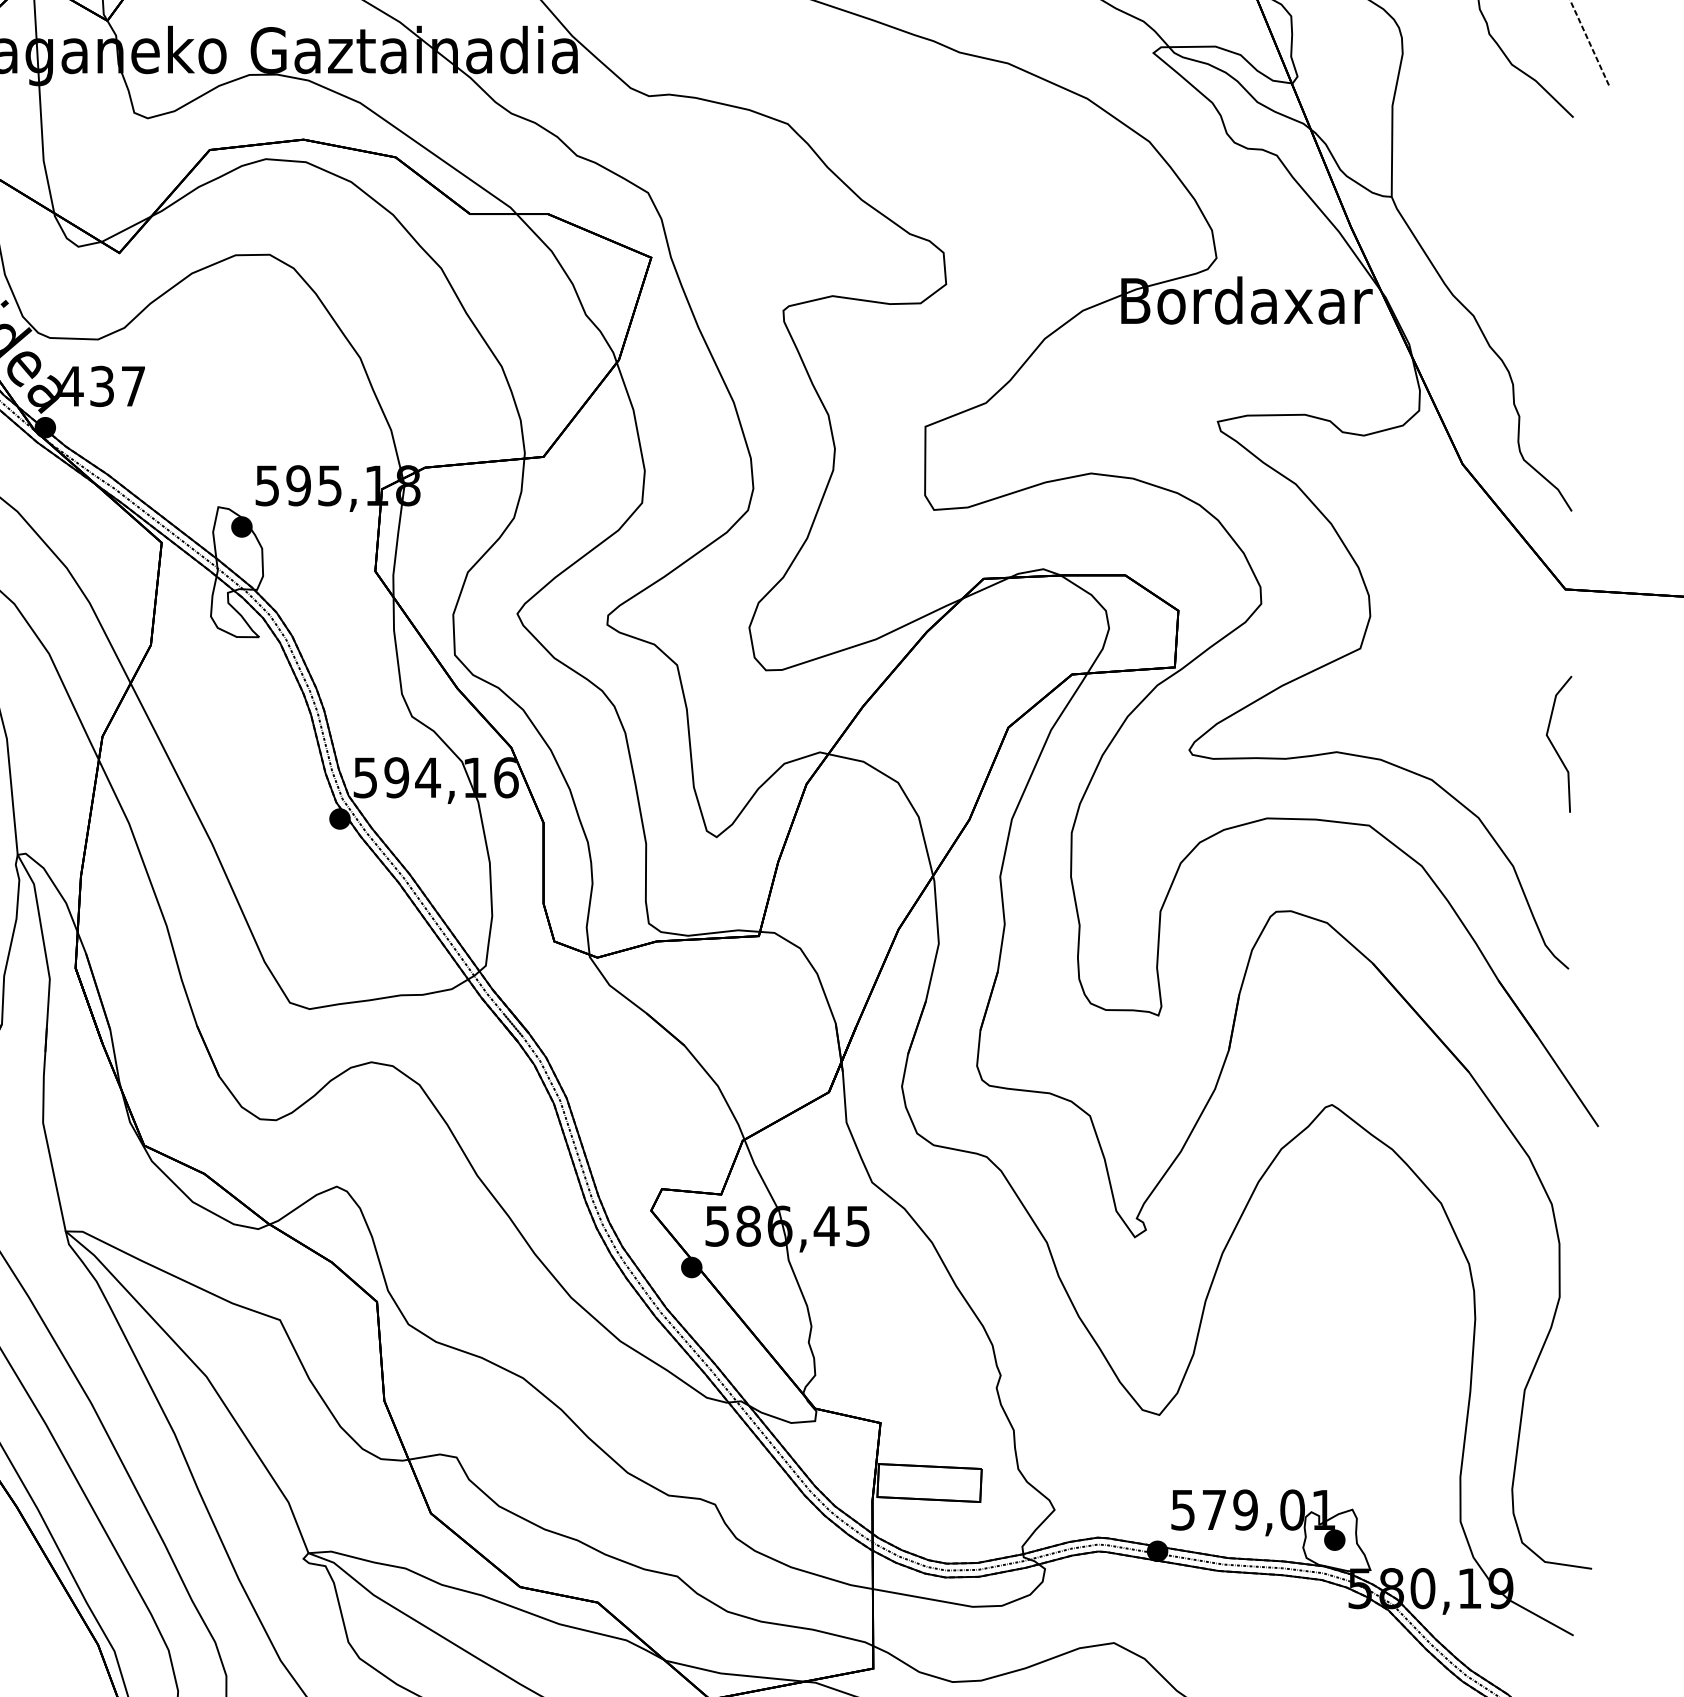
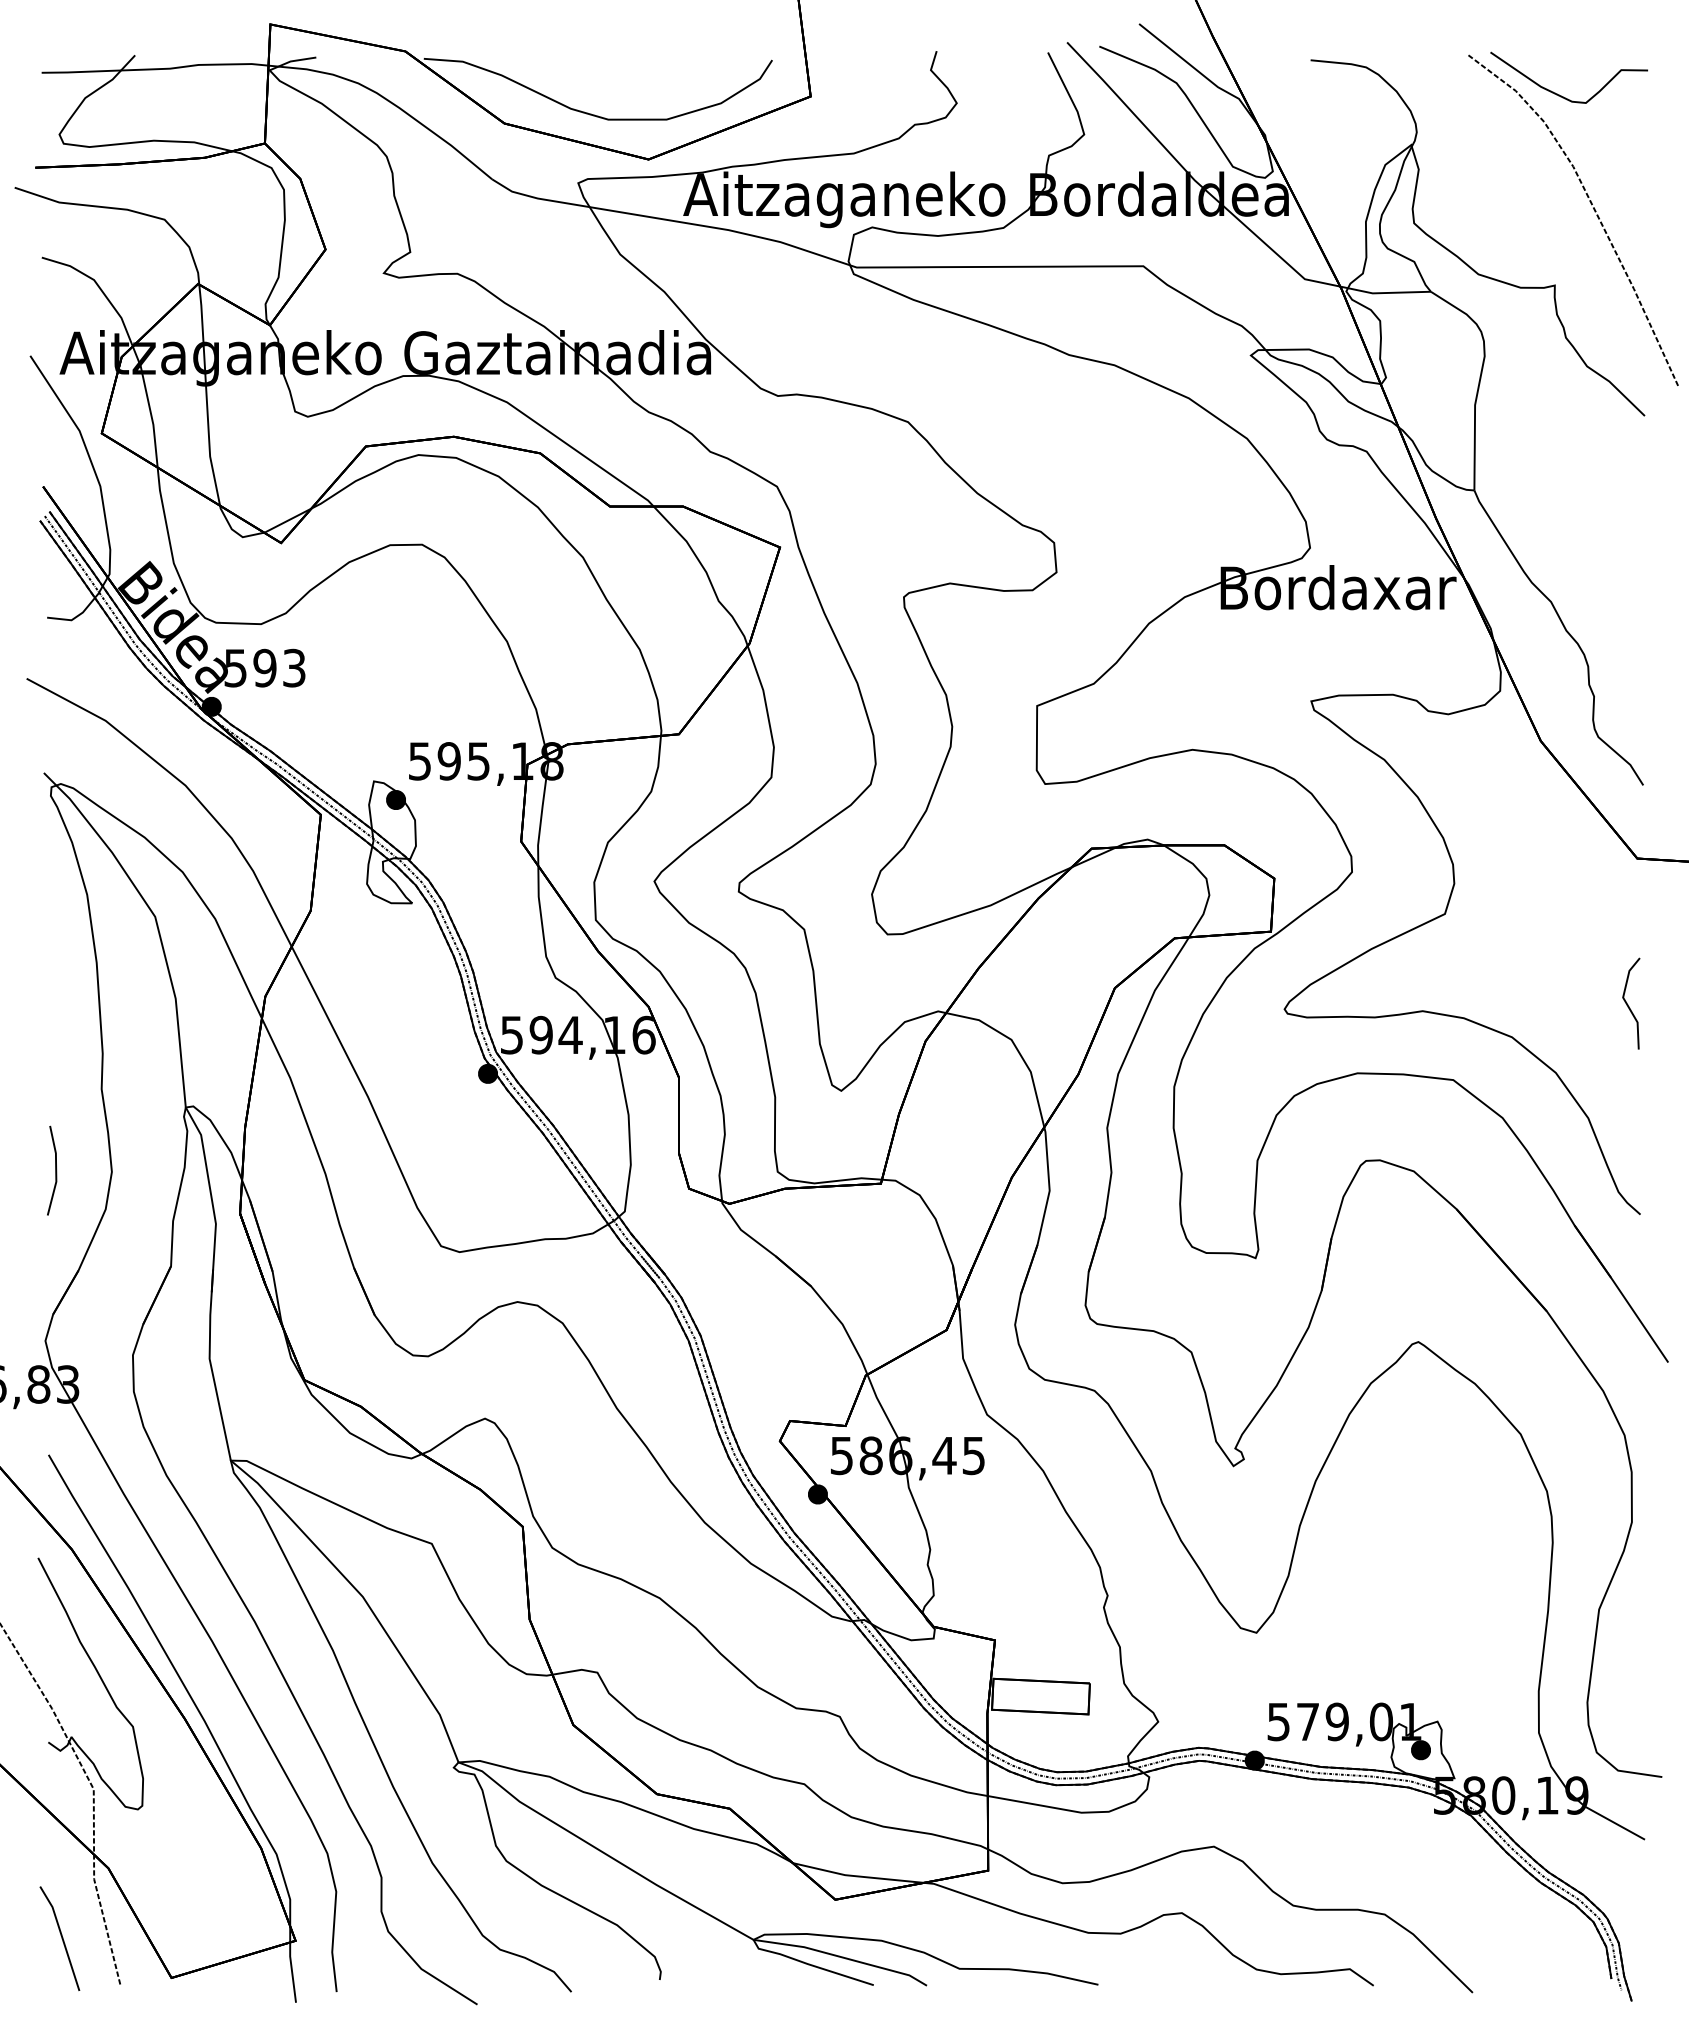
text: (101, 385) -> (264, 667), 437 -> 593
part: (1559, 743) -> (1631, 1003), size x0.71

